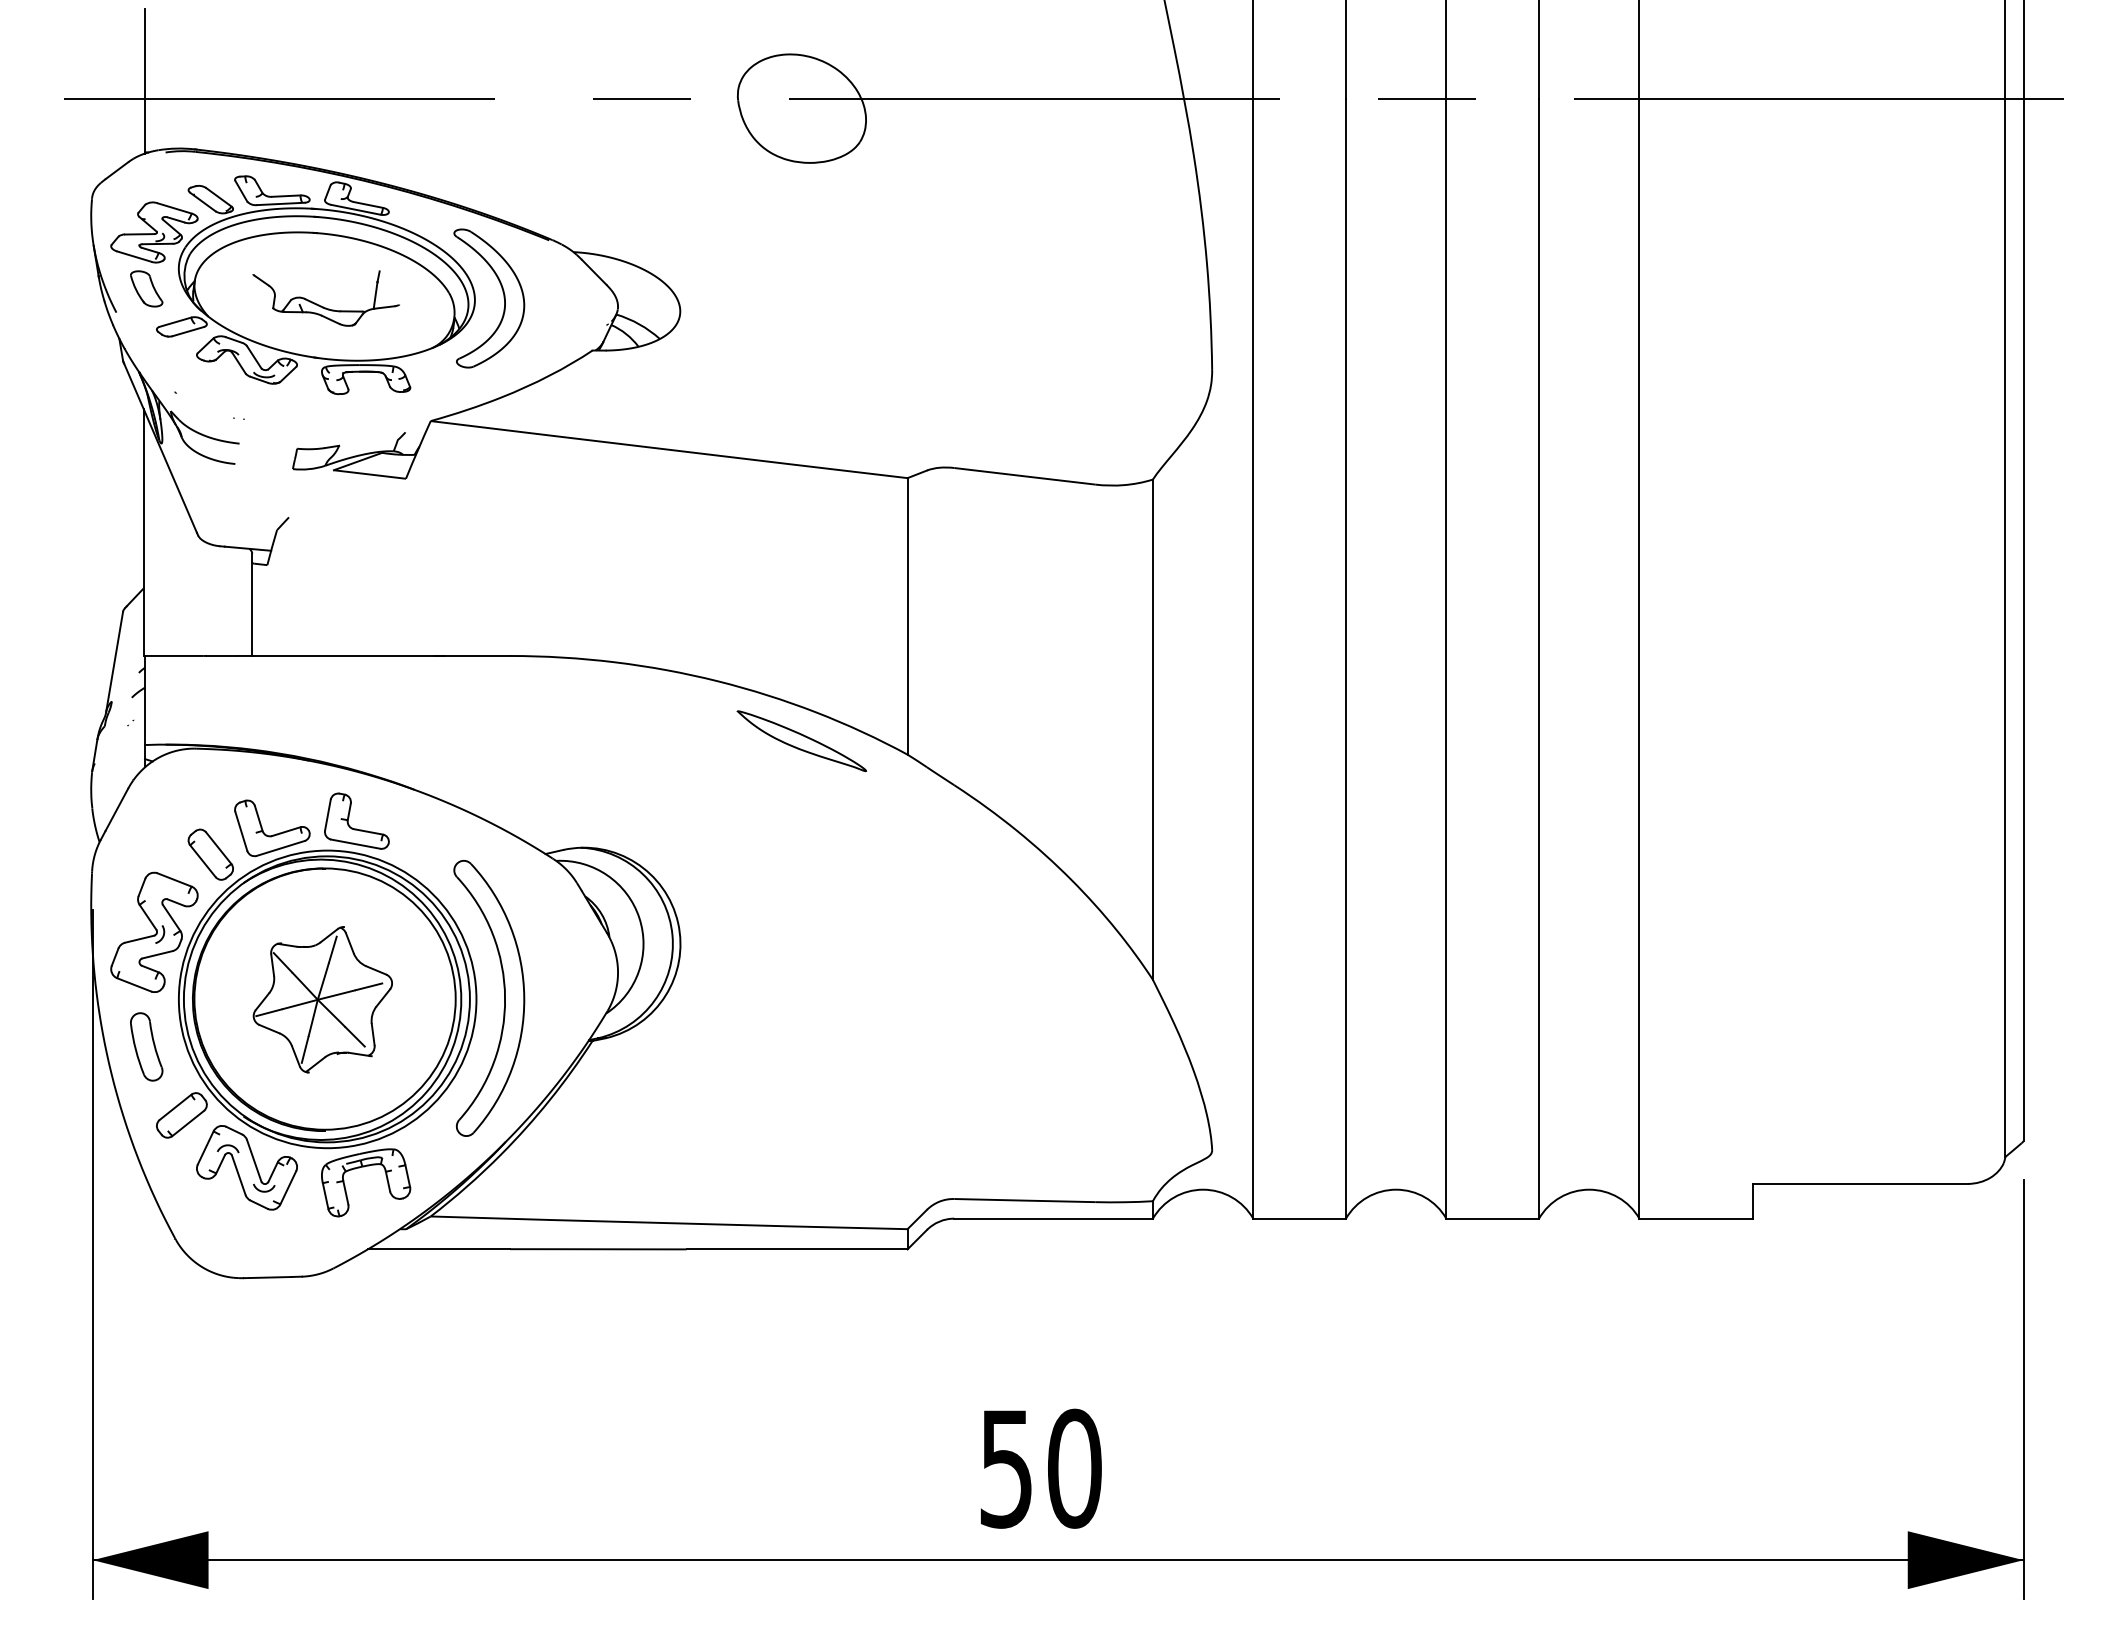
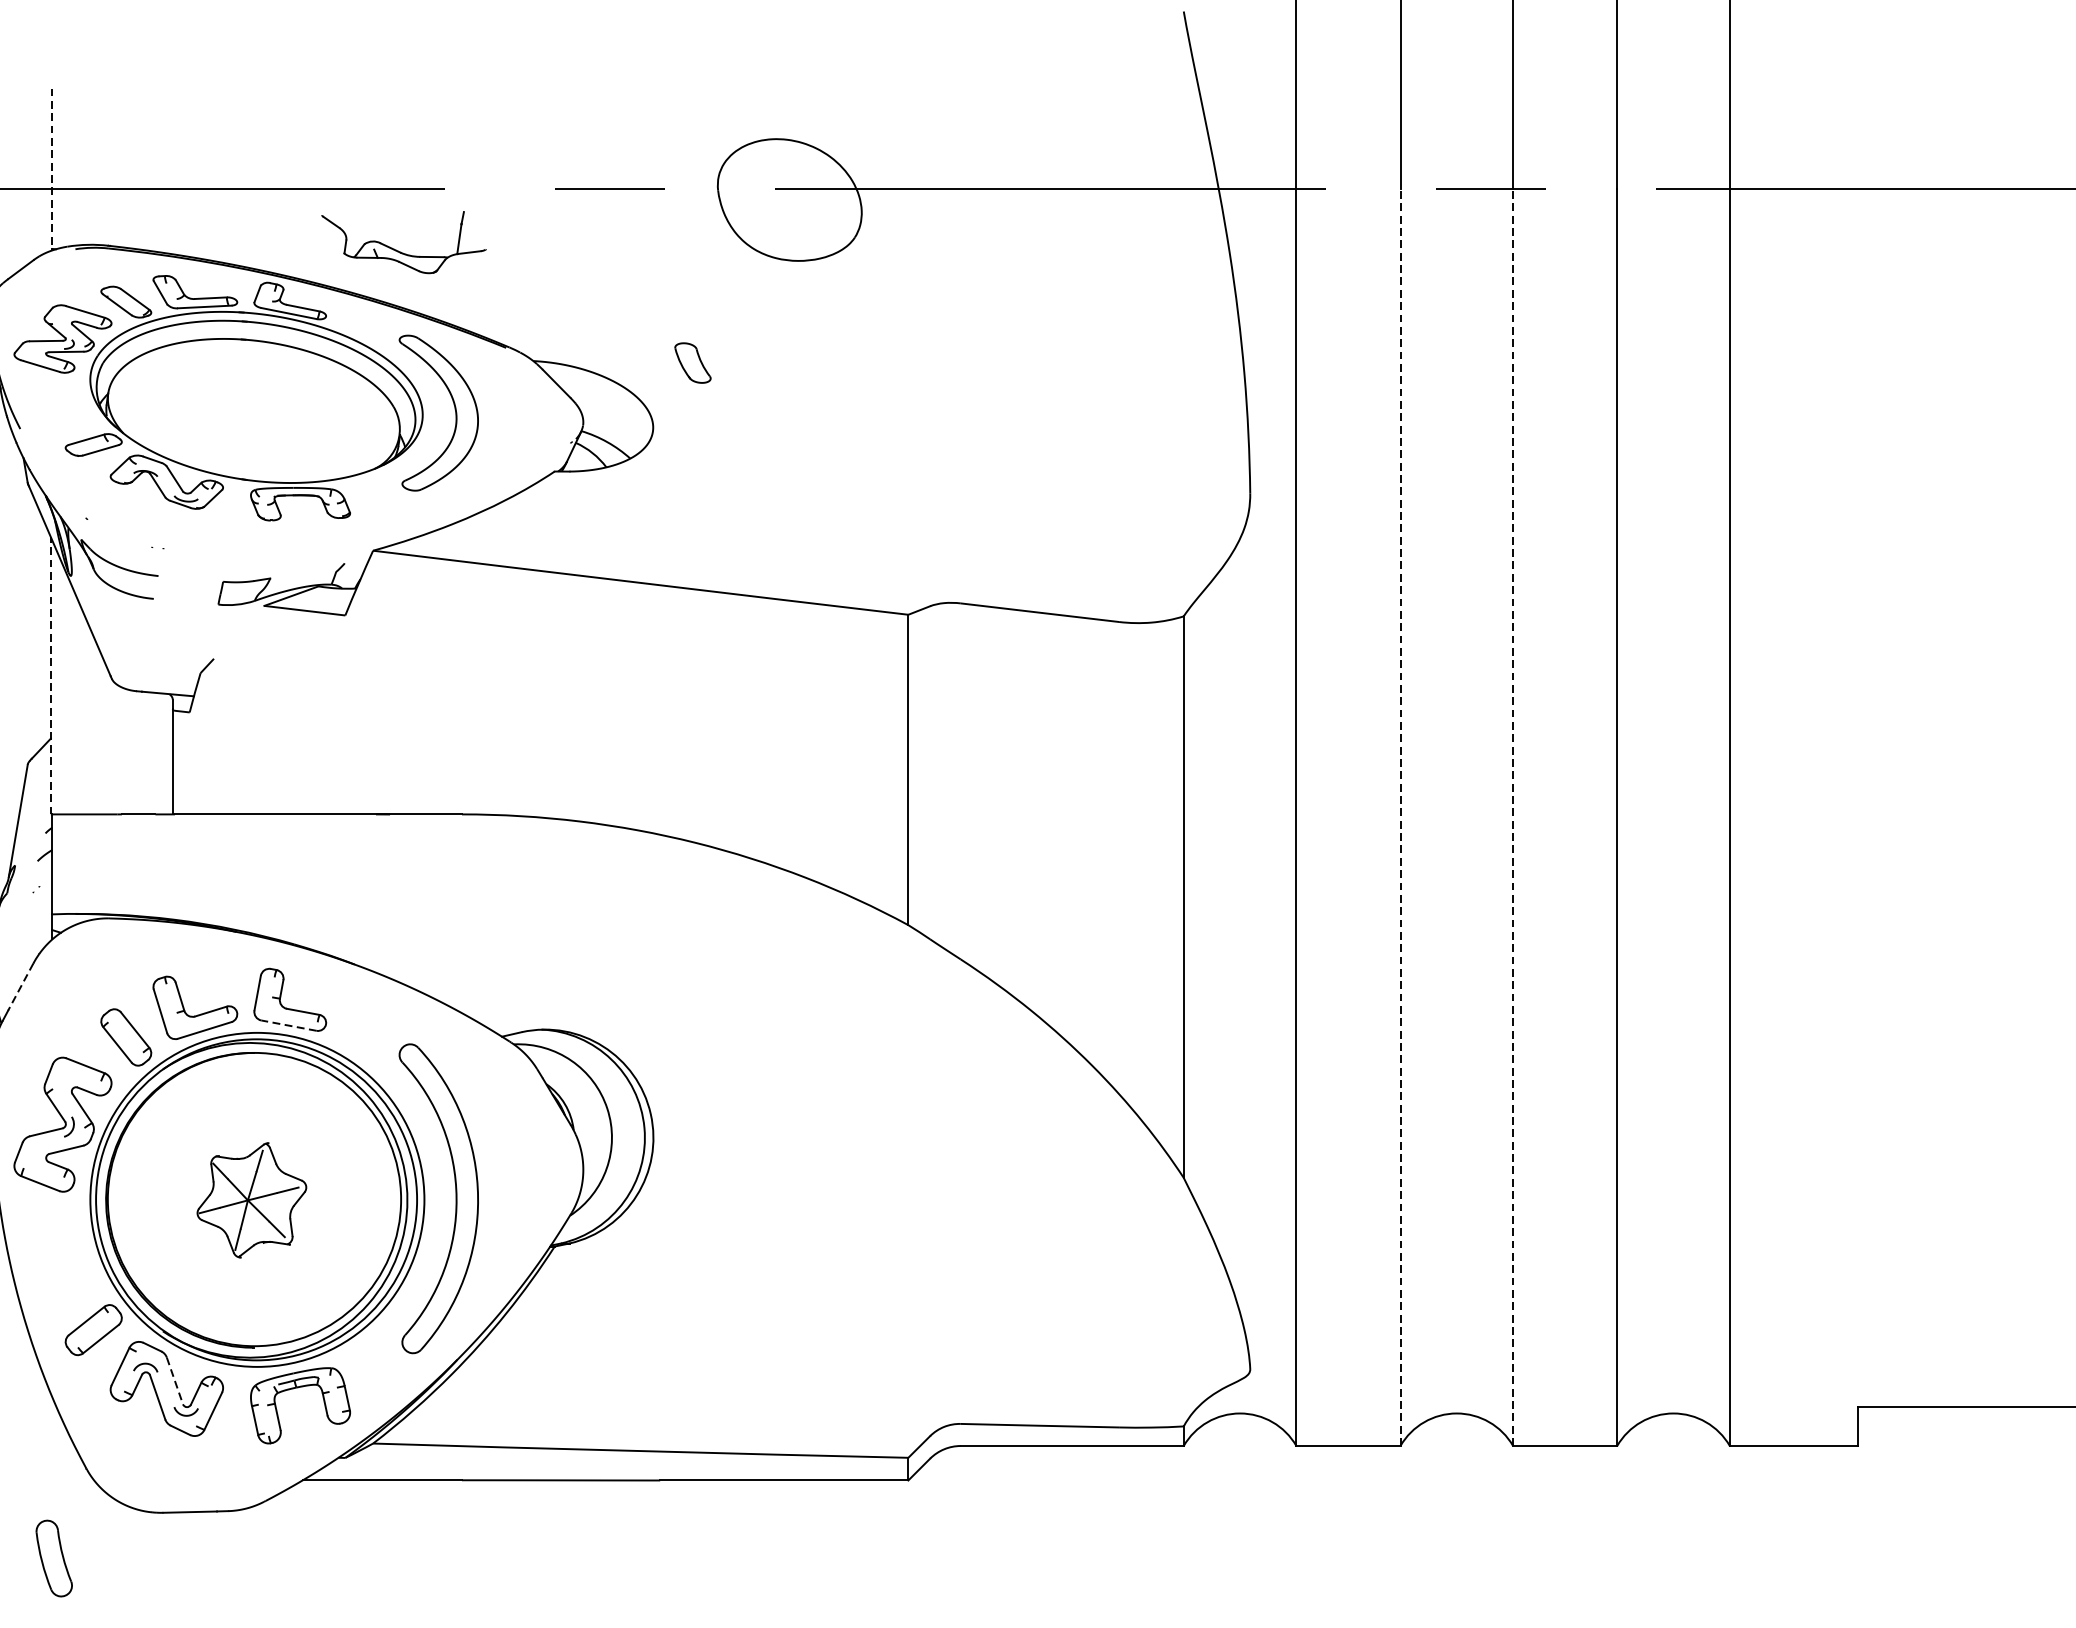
line: (145, 81) -> (52, 169), solid -> dashed
part: (146, 288) -> (692, 362), moved
part: (321, 305) -> (398, 250), moved
line: (143, 532) -> (50, 675), solid -> dashed
line: (1346, 658) -> (1401, 817), solid -> dashed
line: (1446, 658) -> (1513, 817), solid -> dashed
part: (801, 741) -> (789, 910), removed
line: (116, 809) -> (20, 986), solid -> dashed
line: (355, 844) -> (288, 1026), solid -> dashed
part: (322, 999) -> (251, 1199), size x0.7
part: (146, 1046) -> (54, 1558), moved
line: (254, 1160) -> (175, 1380), solid -> dashed

